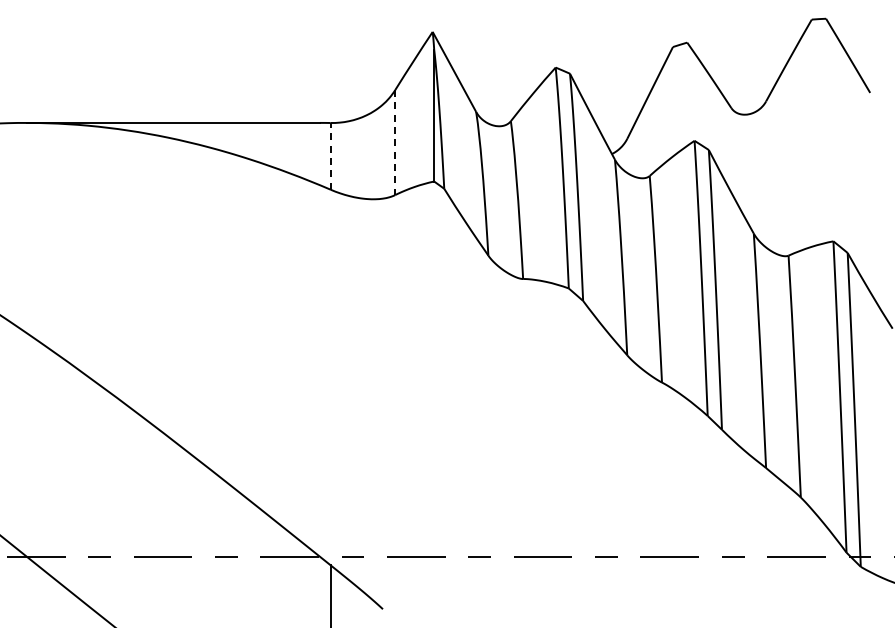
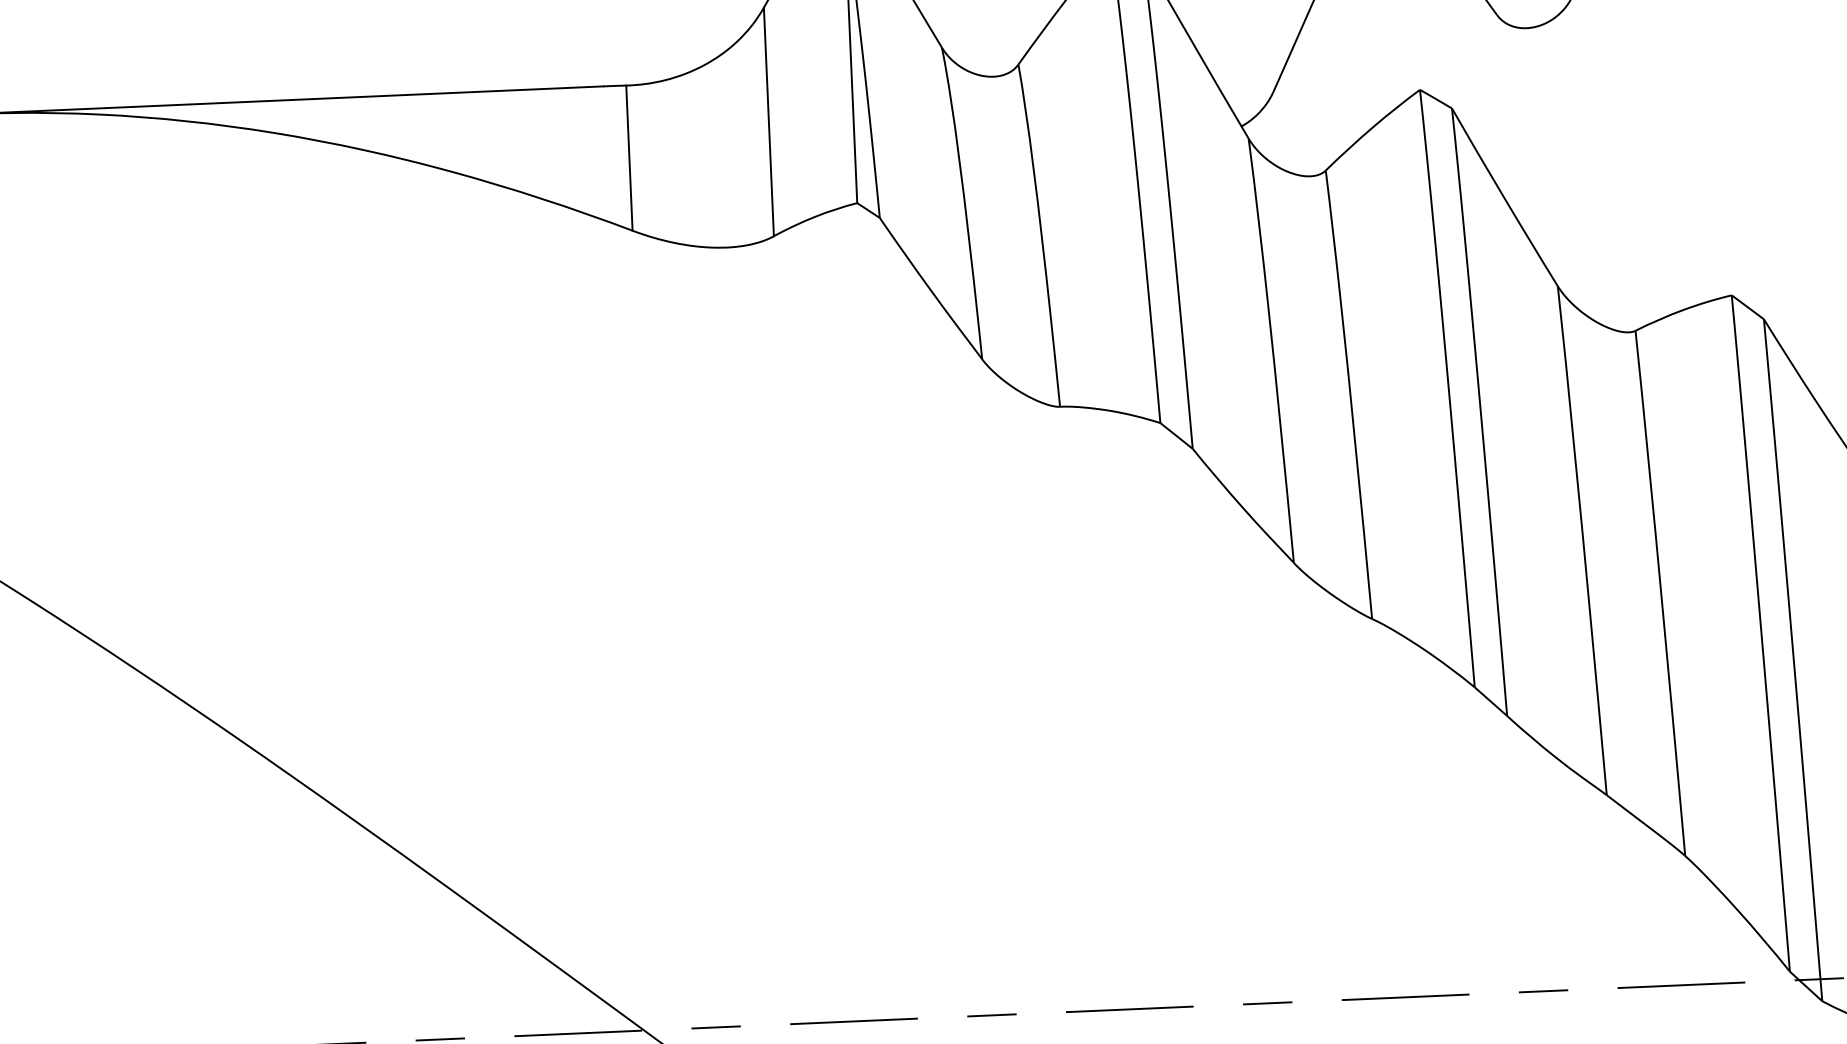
line: (395, 142) -> (769, 121), dashed -> solid
line: (330, 155) -> (629, 156), dashed -> solid

